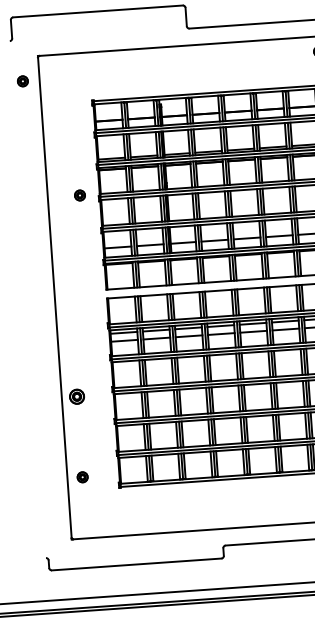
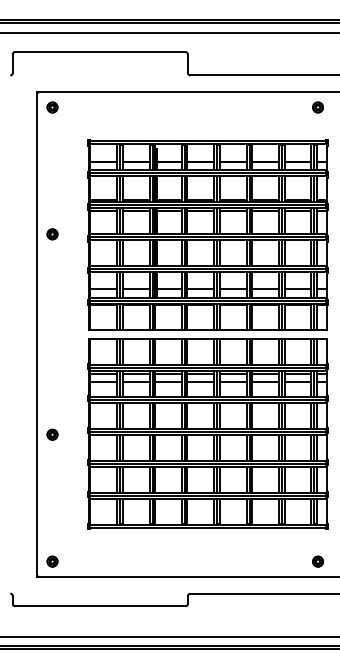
part: (22, 81) -> (52, 107), moved
part: (79, 195) -> (52, 234), moved
part: (76, 396) -> (52, 434), size x0.71
part: (82, 477) -> (52, 561), moved

